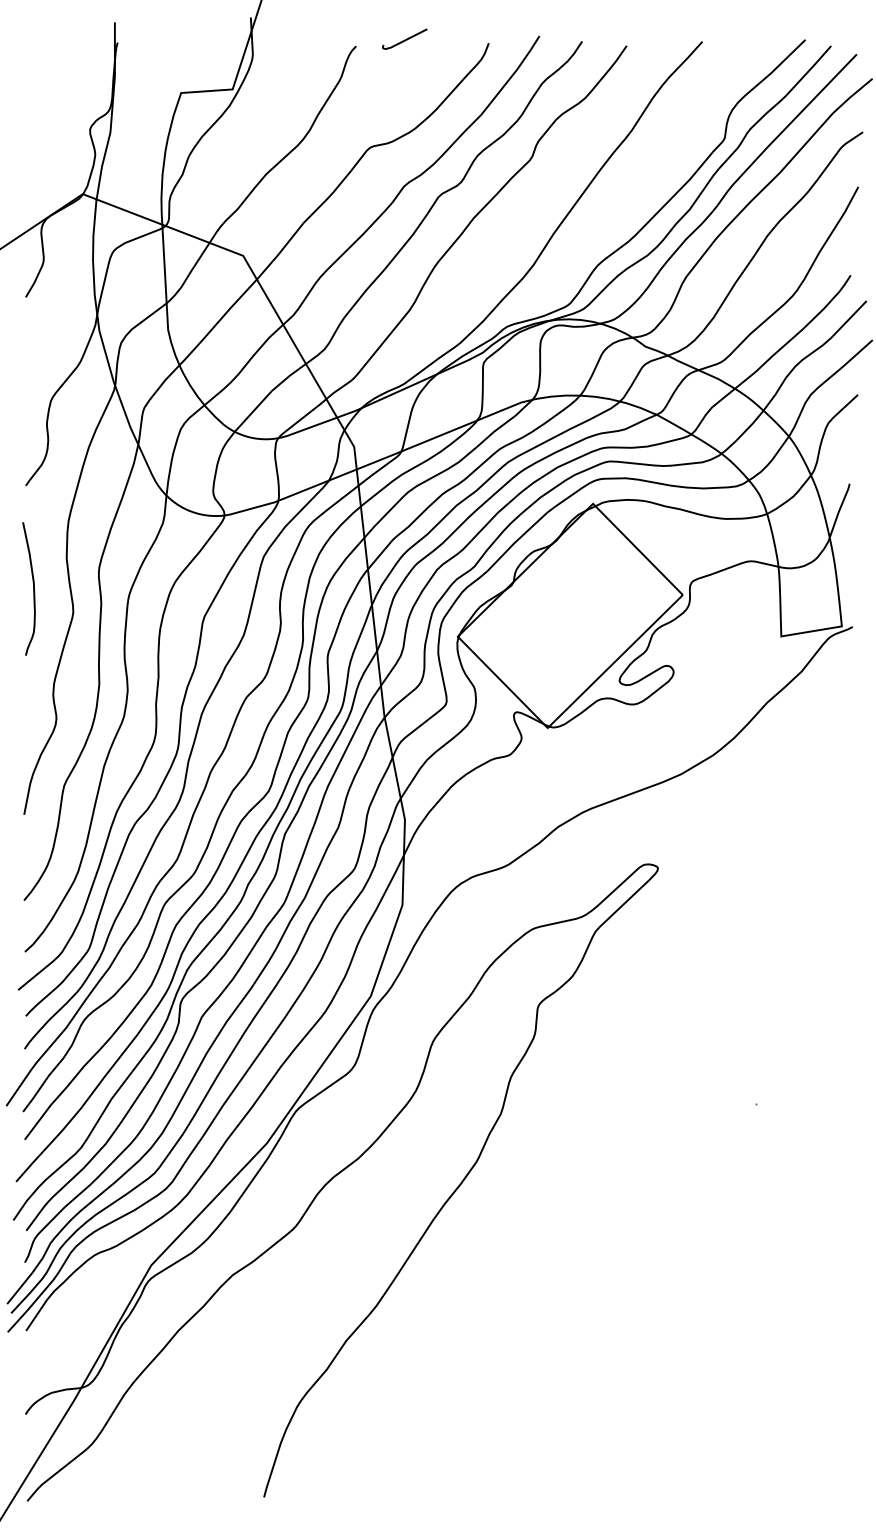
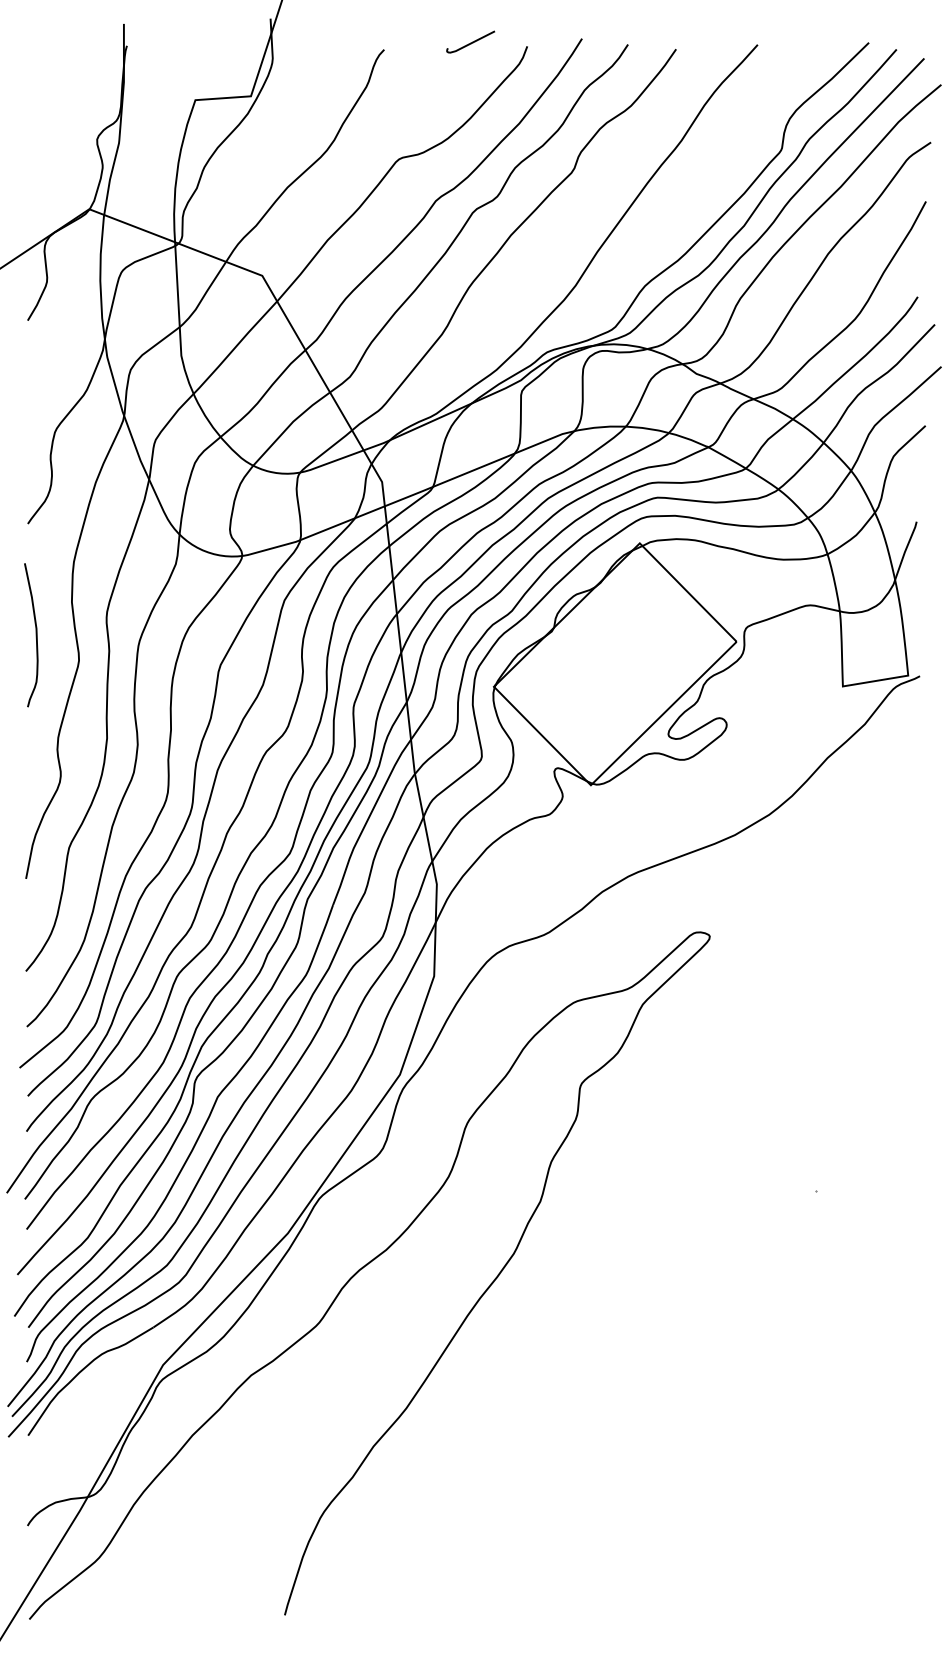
curve: (404, 39) -> (470, 42), moved

